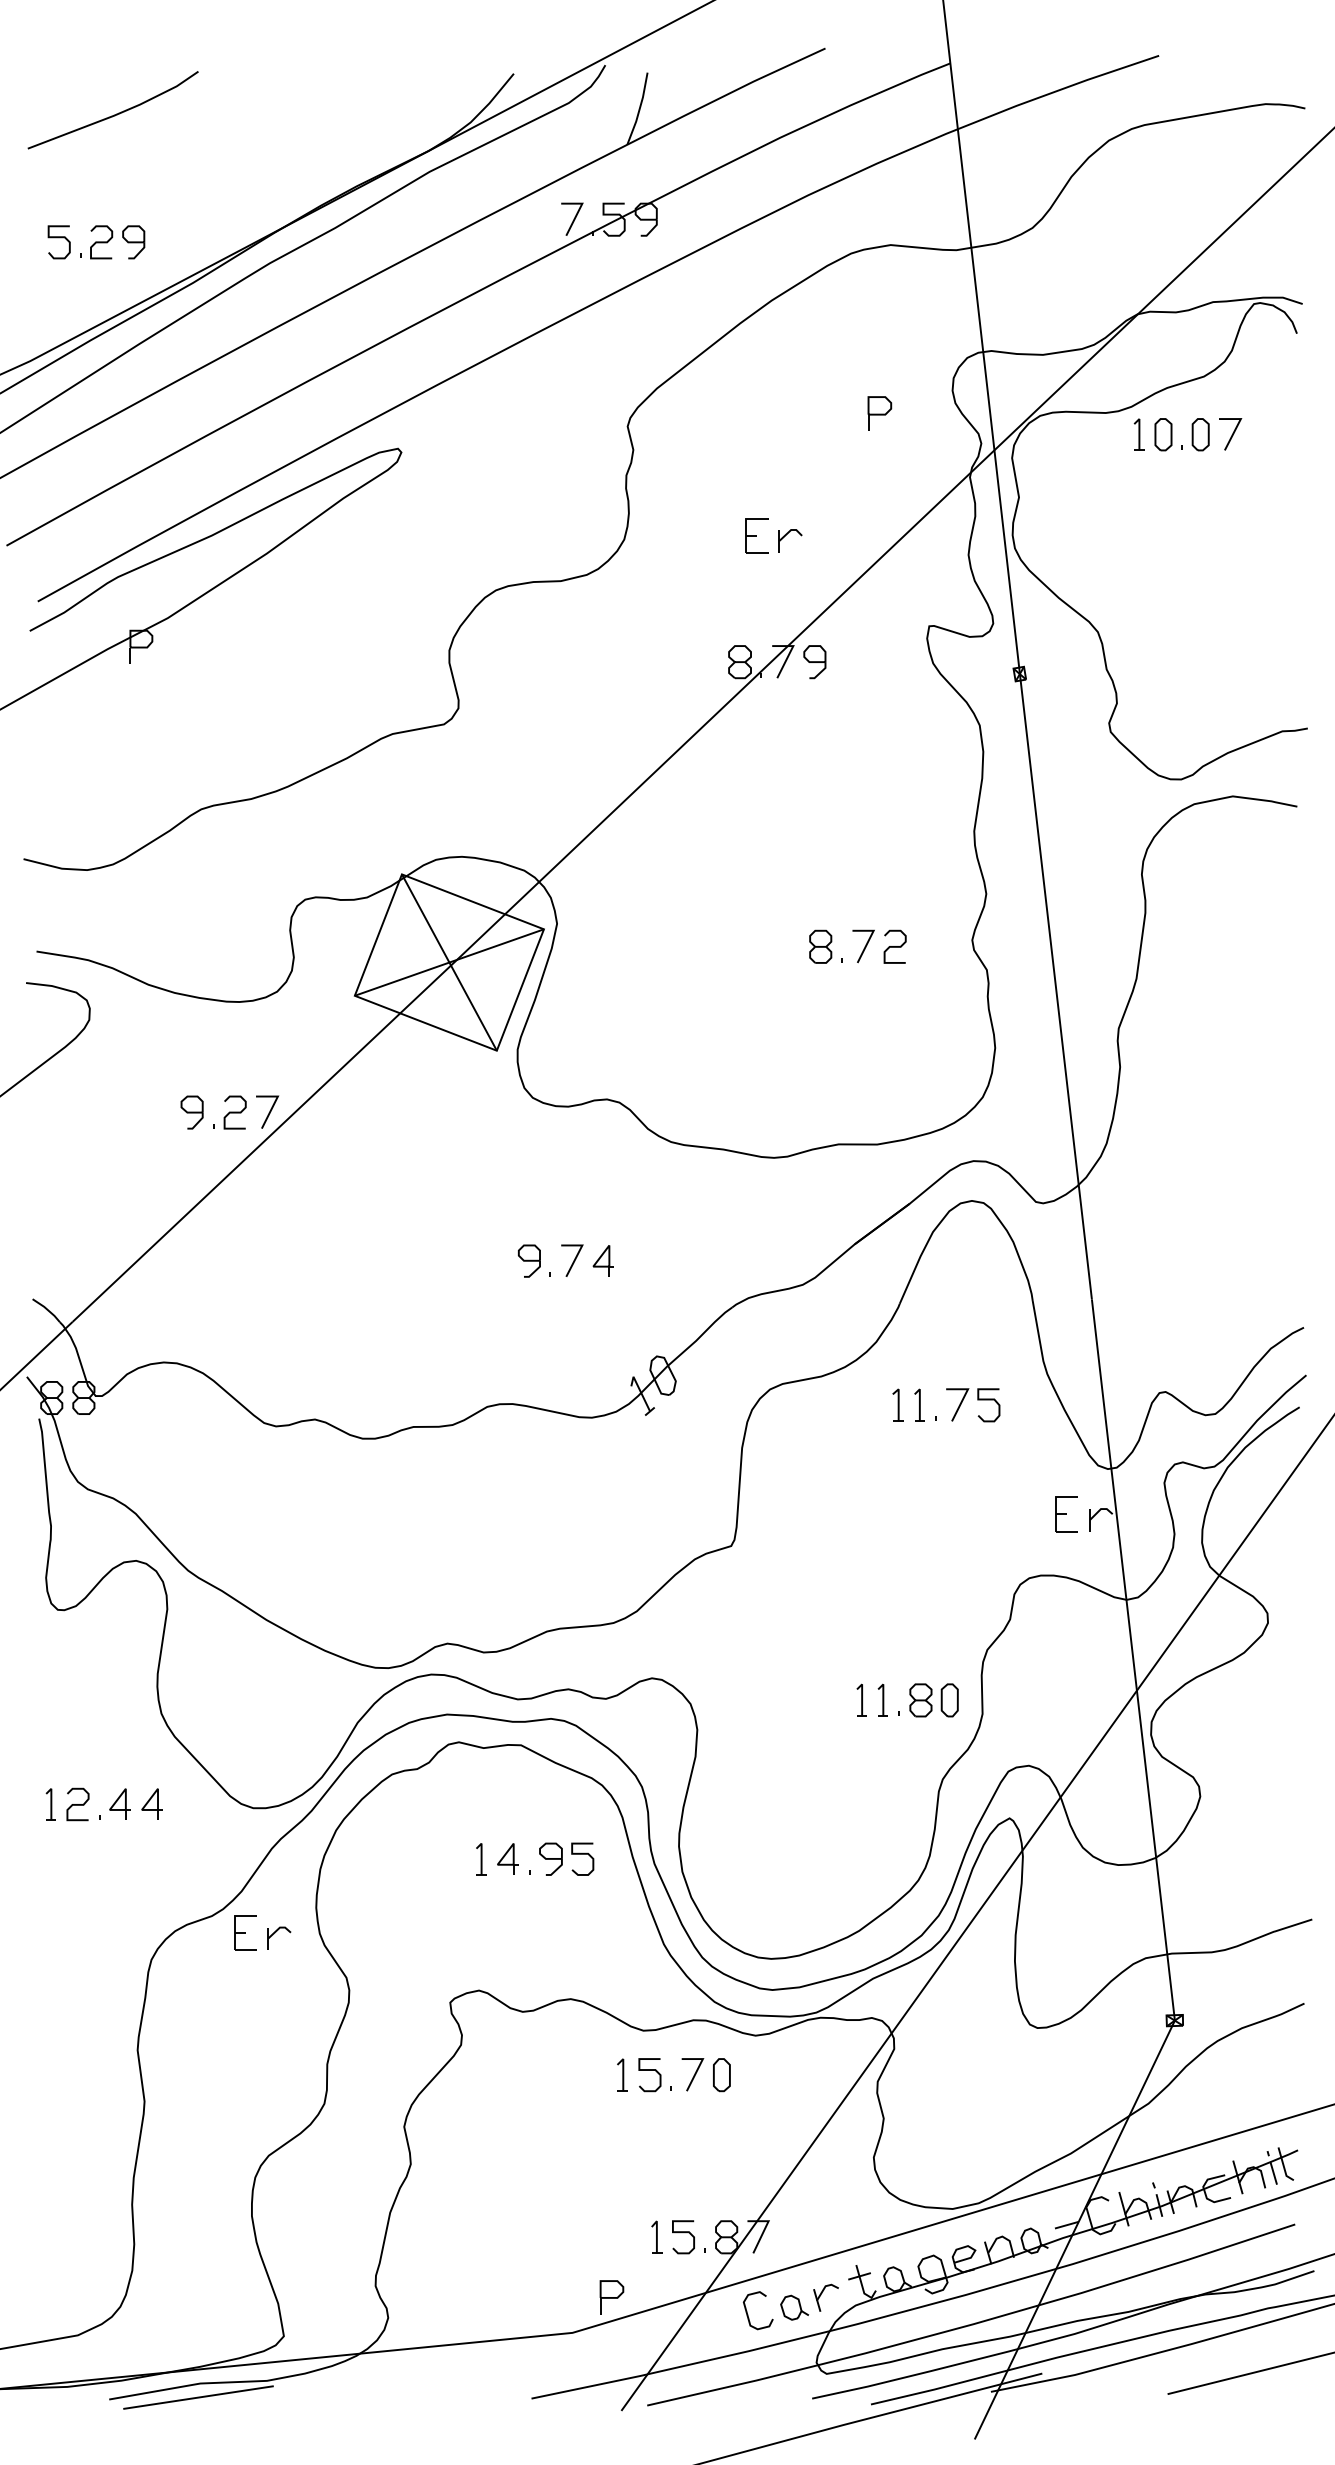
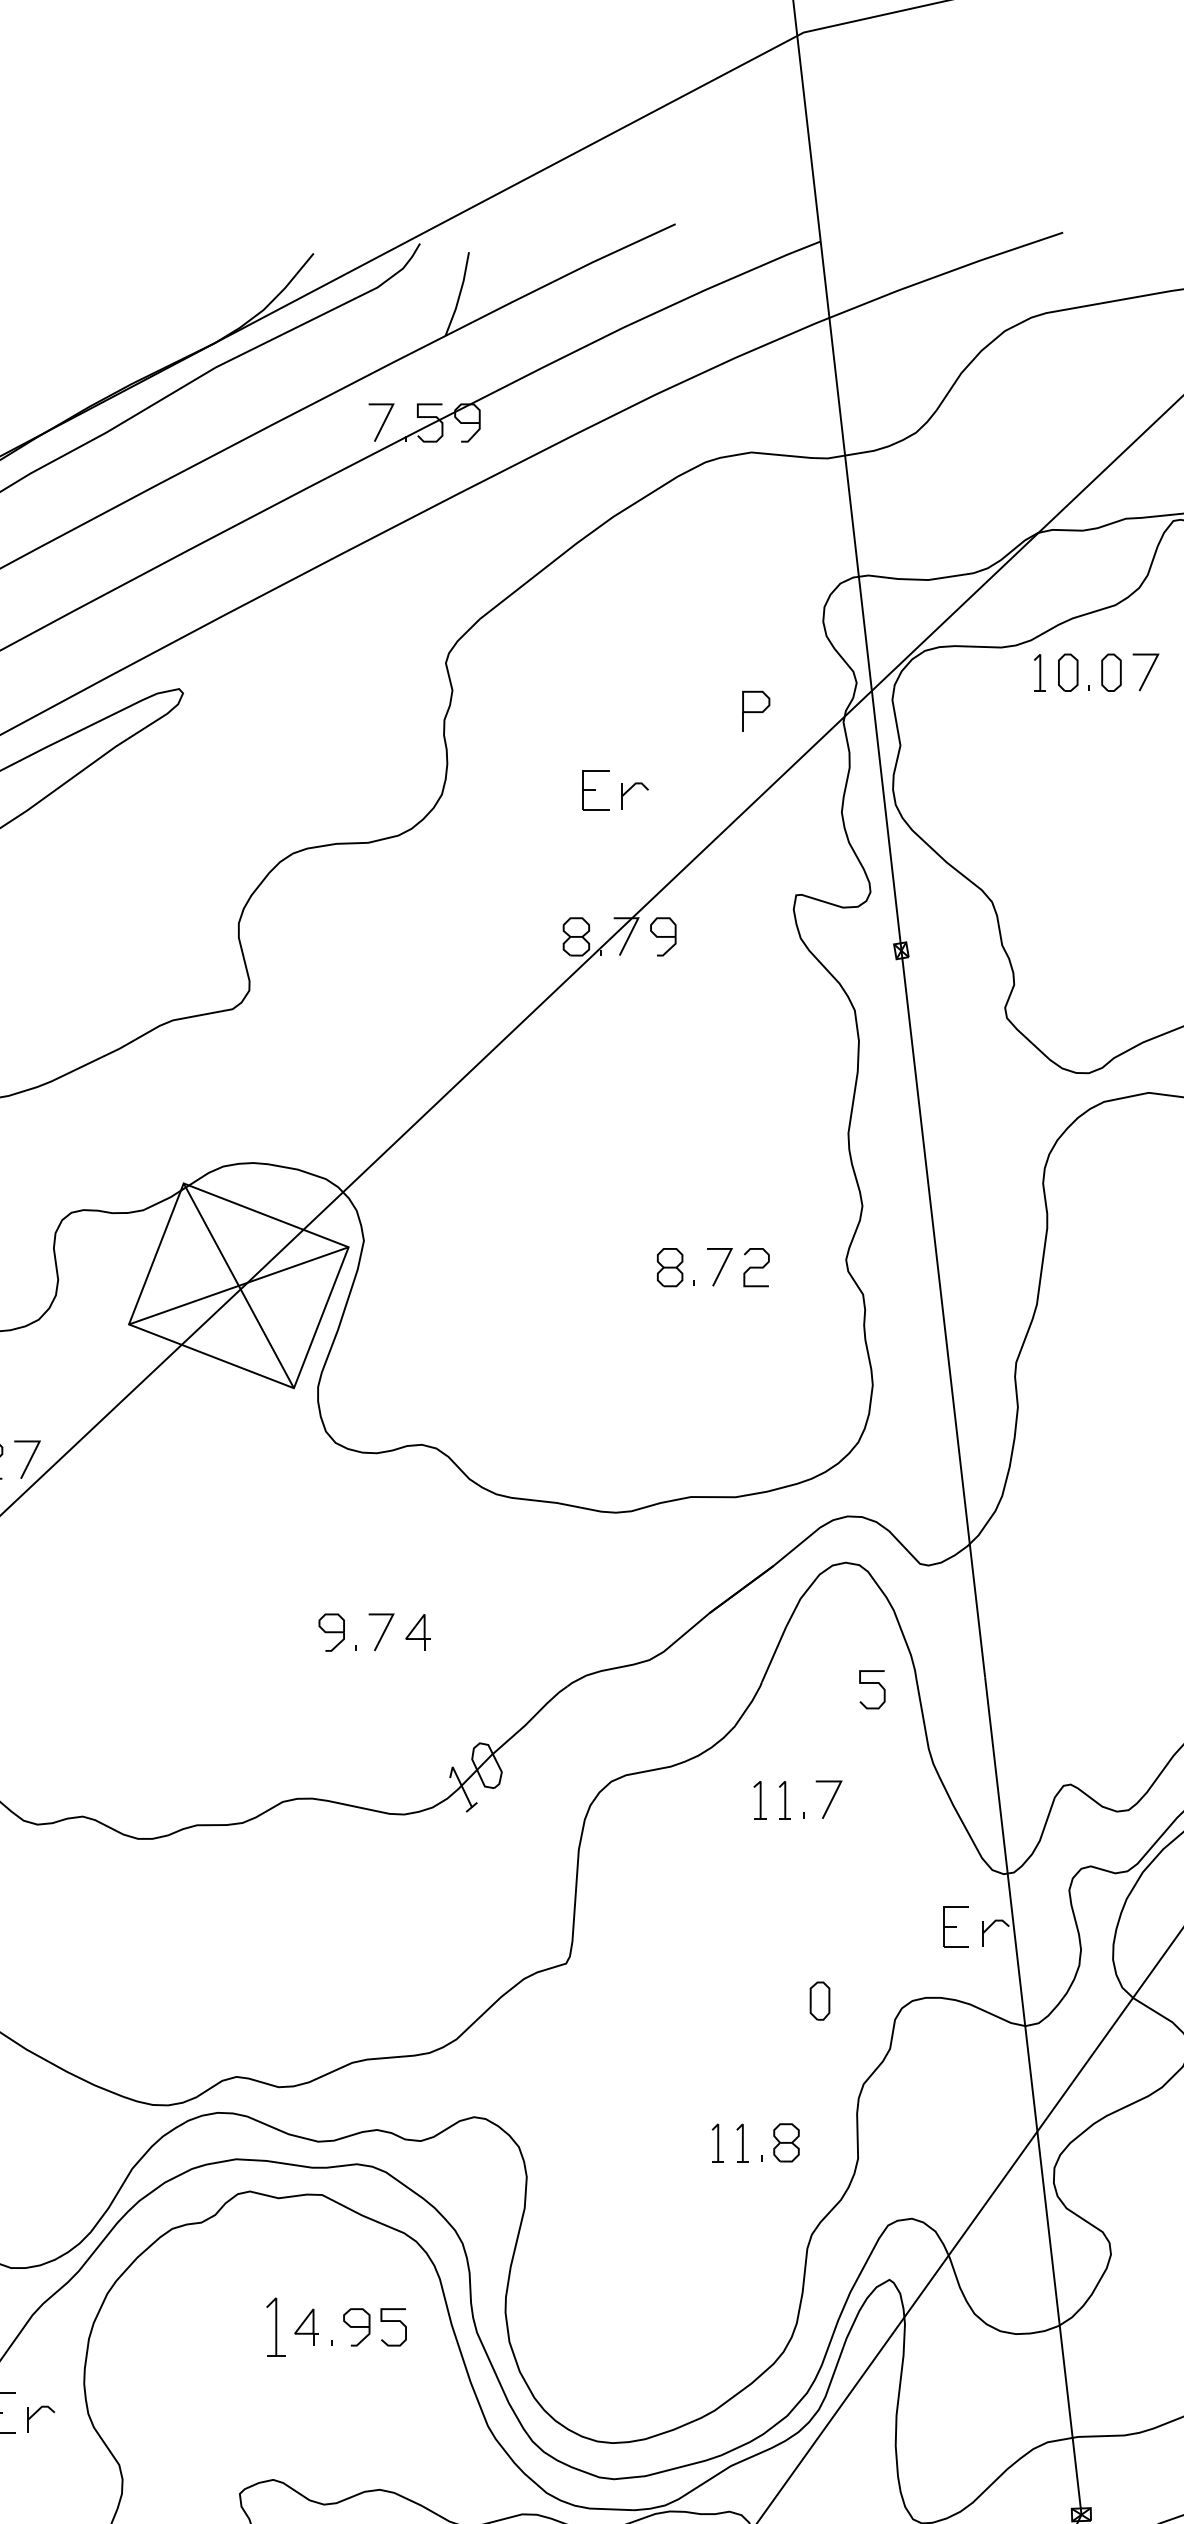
part: (879, 413) -> (755, 710), moved
curve: (988, 1400) -> (871, 1684), moved
part: (949, 1700) -> (819, 2001), moved
part: (481, 1859) -> (276, 2327), size x1.6

